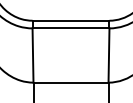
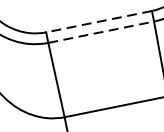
line: (70, 20) -> (98, 21), solid -> dashed
line: (71, 28) -> (101, 32), solid -> dashed

